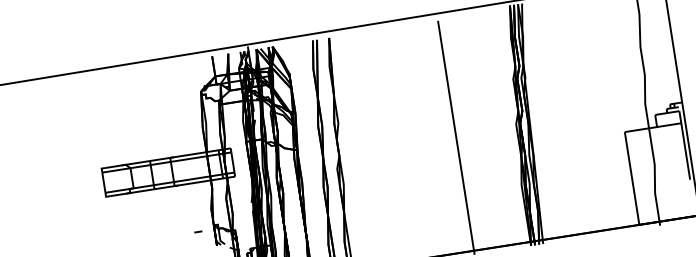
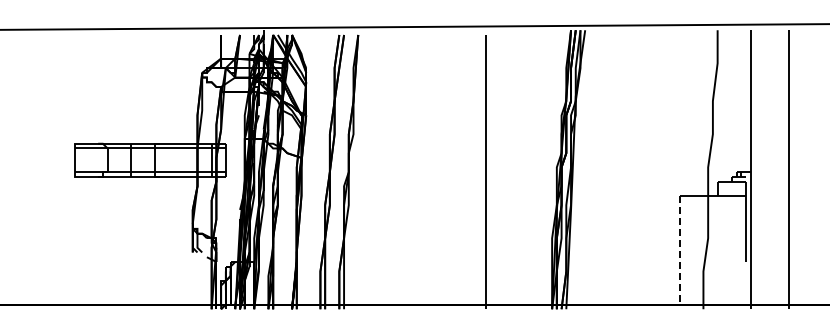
line: (631, 178) -> (679, 250), solid -> dashed
line: (198, 231) -> (173, 233), removed

